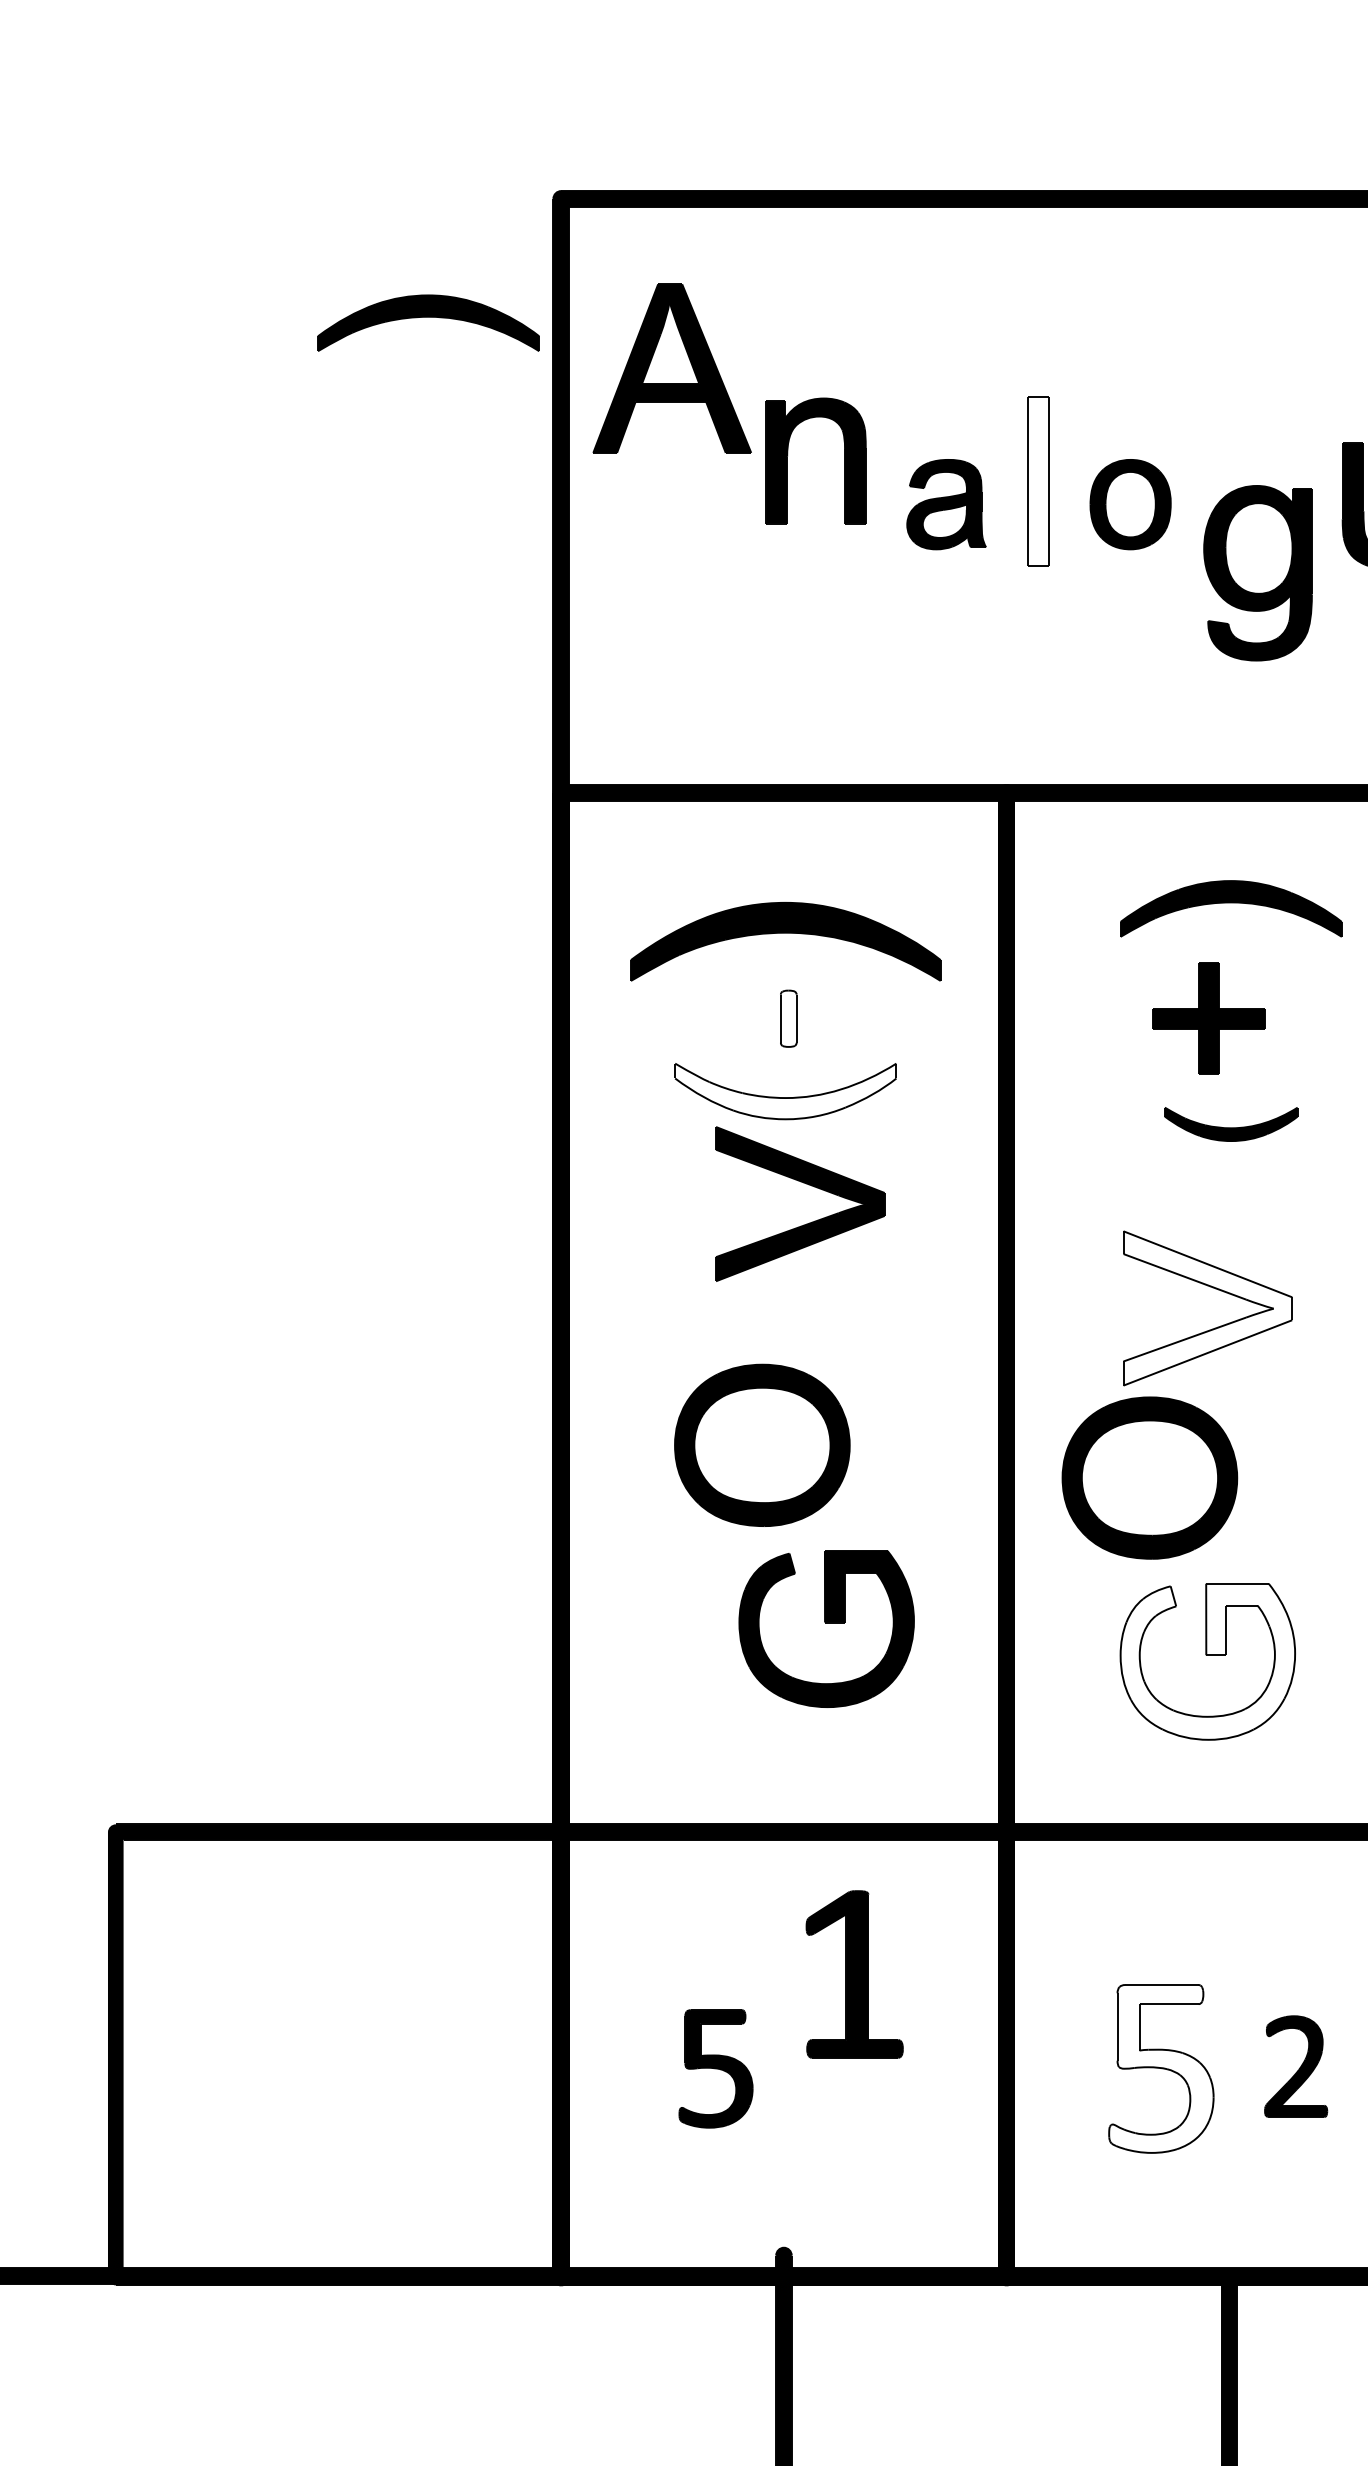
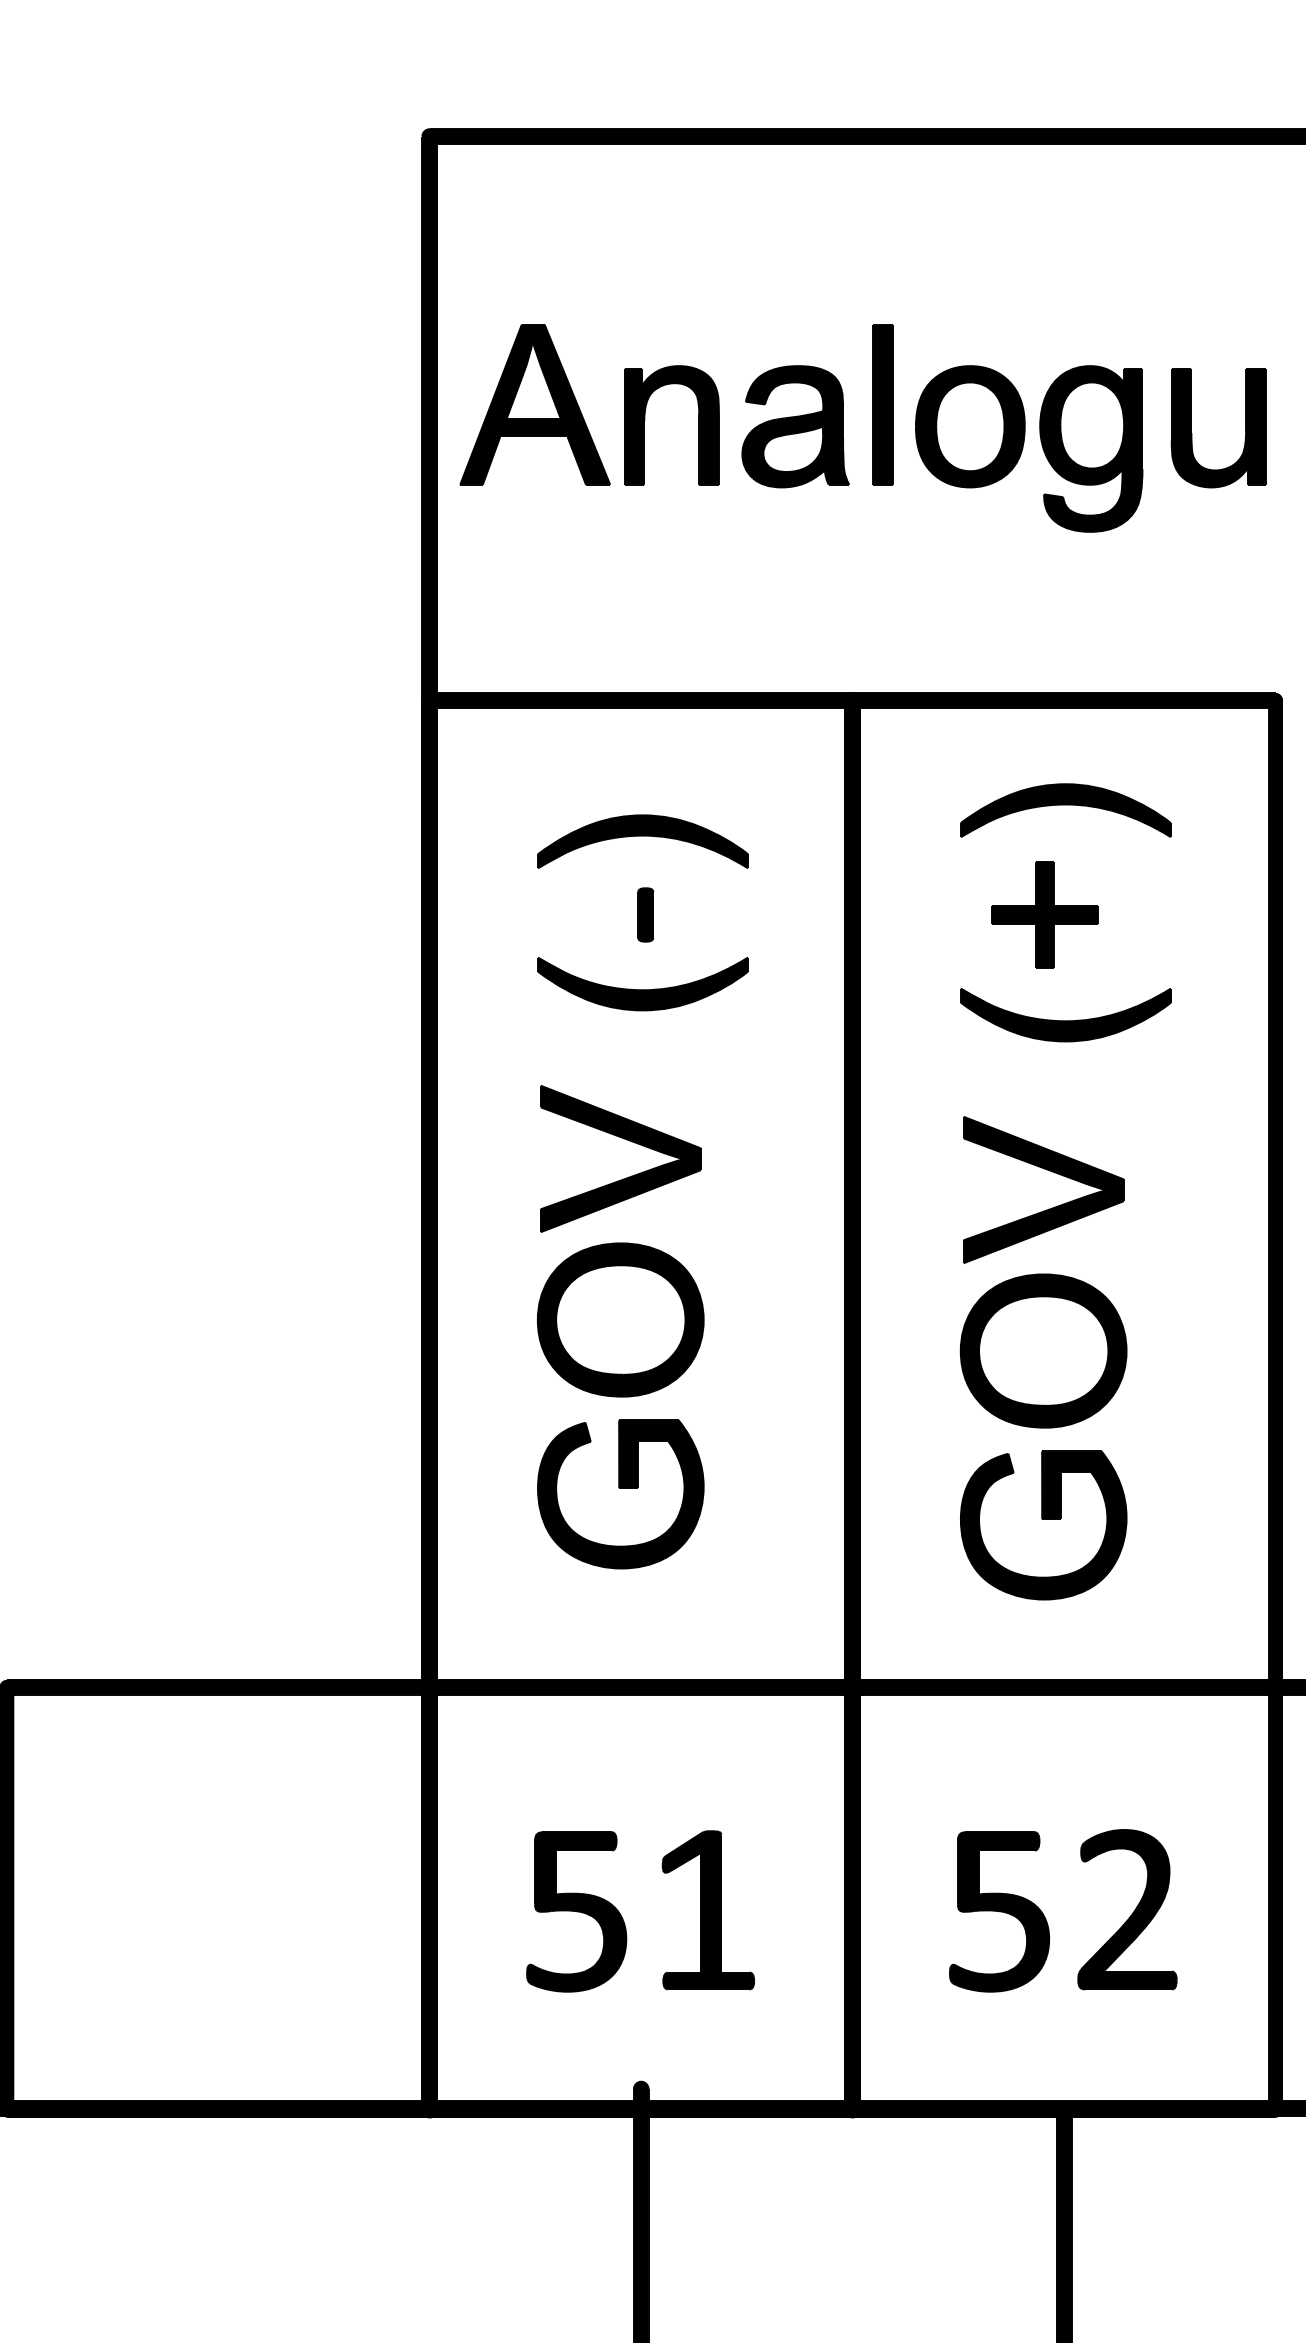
part: (428, 323) -> (303, 254), removed
part: (671, 368) -> (534, 404), moved
part: (788, 455) -> (645, 420), moved
fill: (1038, 481) -> (882, 404), added
part: (946, 504) -> (795, 426), size x1.43
part: (1130, 504) -> (970, 426), size x1.43
part: (1258, 572) -> (1091, 448), moved
part: (785, 941) -> (642, 841), size x0.71
fill: (788, 1018) -> (645, 914), added
fill: (786, 1090) -> (643, 983), added
part: (1230, 1124) -> (1065, 1015), size x1.67
part: (806, 1184) -> (626, 1140), moved
fill: (1207, 1307) -> (1043, 1189), added
part: (1149, 1477) -> (1043, 1350), moved
part: (826, 1629) -> (620, 1494), moved
fill: (1207, 1661) -> (1043, 1525), added
part: (853, 1974) -> (707, 1910), moved
part: (1296, 2066) -> (1127, 1909), size x1.67
part: (715, 2068) -> (576, 1911), size x1.43
fill: (1161, 2068) -> (999, 1911), added

